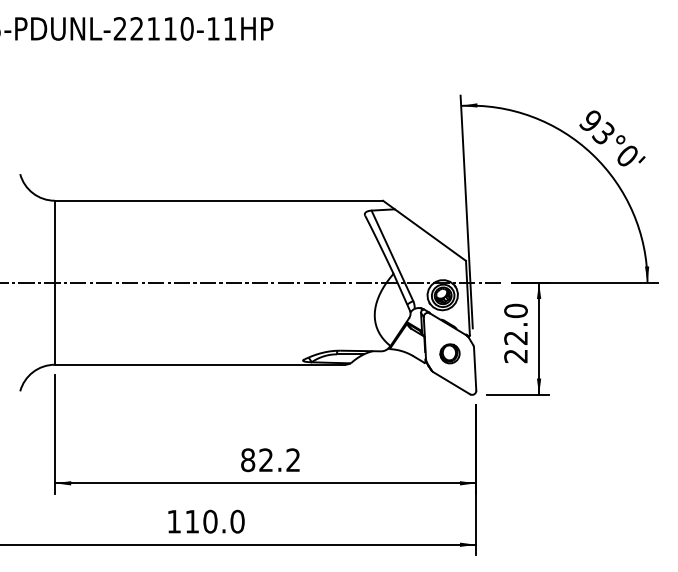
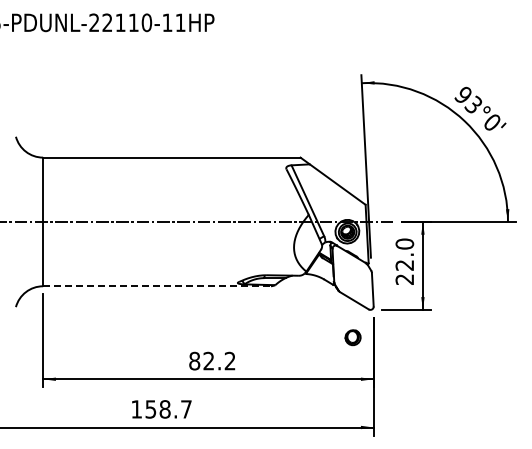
part: (449, 353) -> (352, 337), moved
line: (200, 365) -> (157, 286), solid -> dashed
text: (214, 521) -> (168, 409), 110.0 -> 158.7

